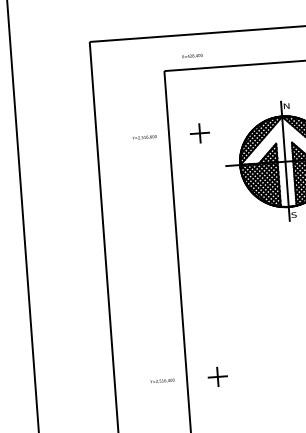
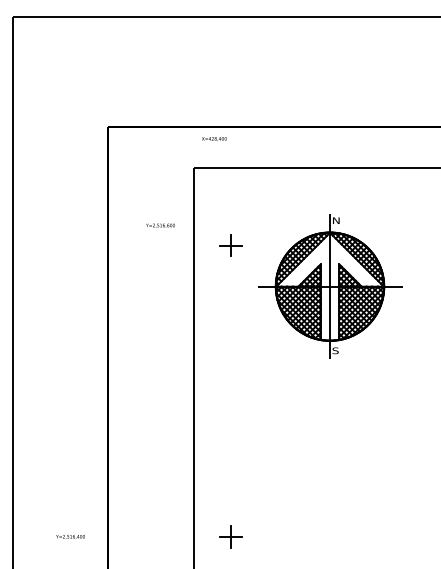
text: (192, 55) -> (214, 138), moved
text: (144, 137) -> (160, 225), moved
text: (162, 380) -> (70, 536), moved

